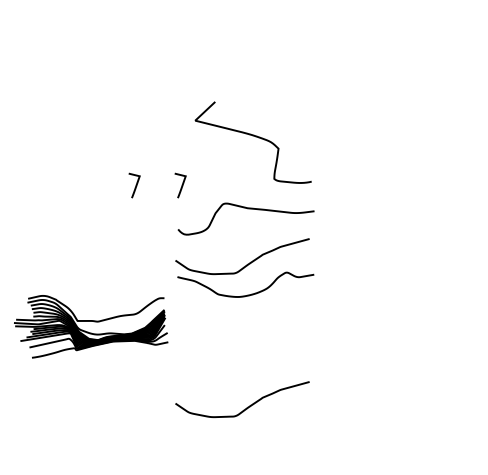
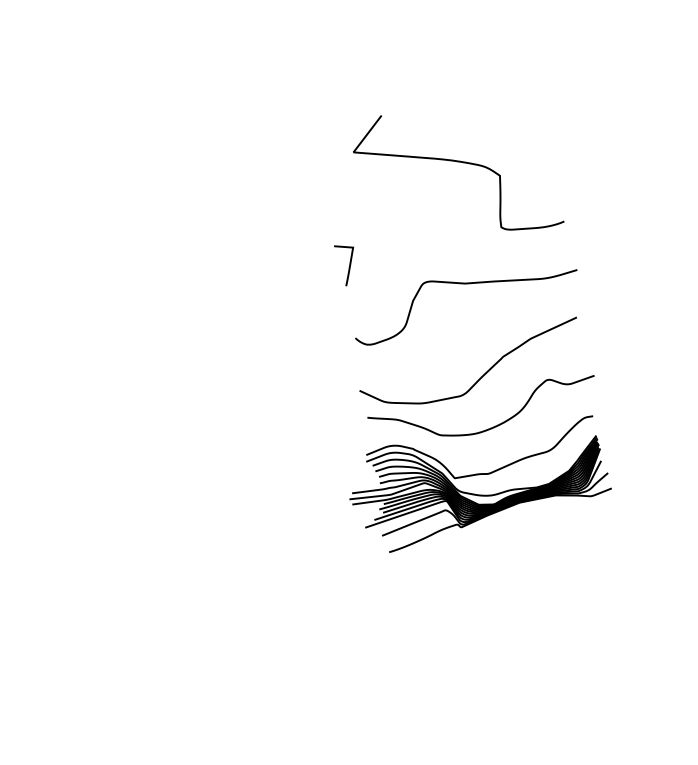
curve: (135, 185) -> (272, 276), removed
part: (91, 326) -> (479, 483), moved
curve: (247, 406) -> (520, 613), removed

